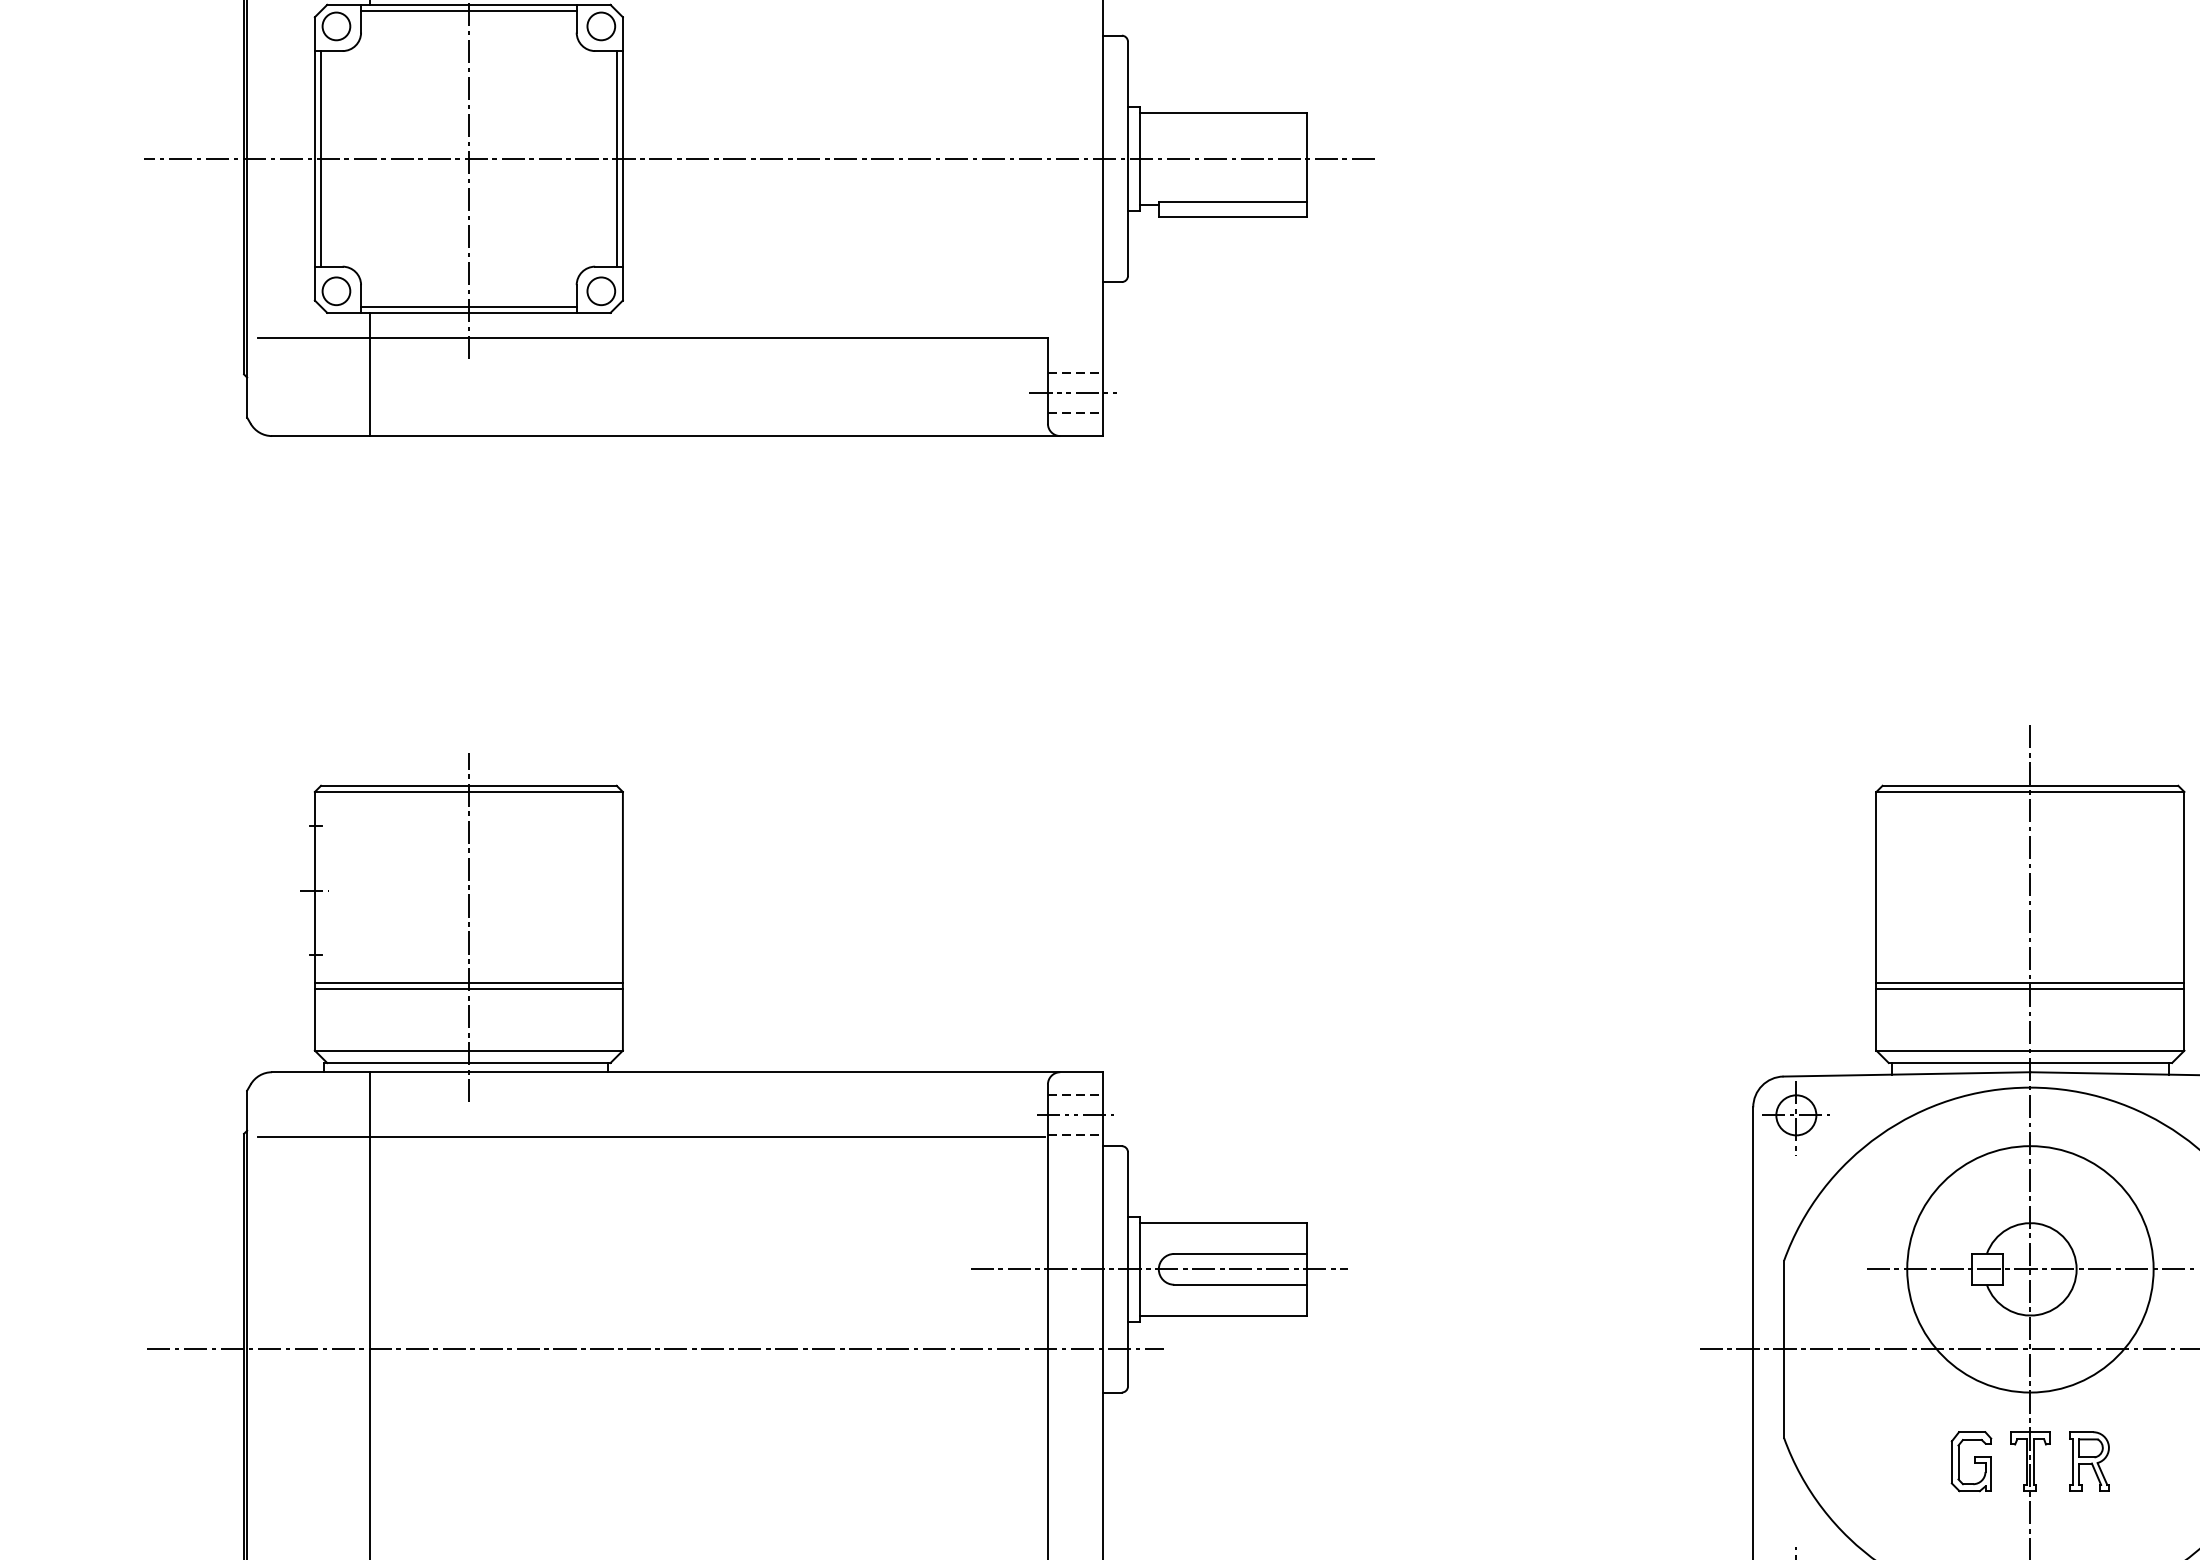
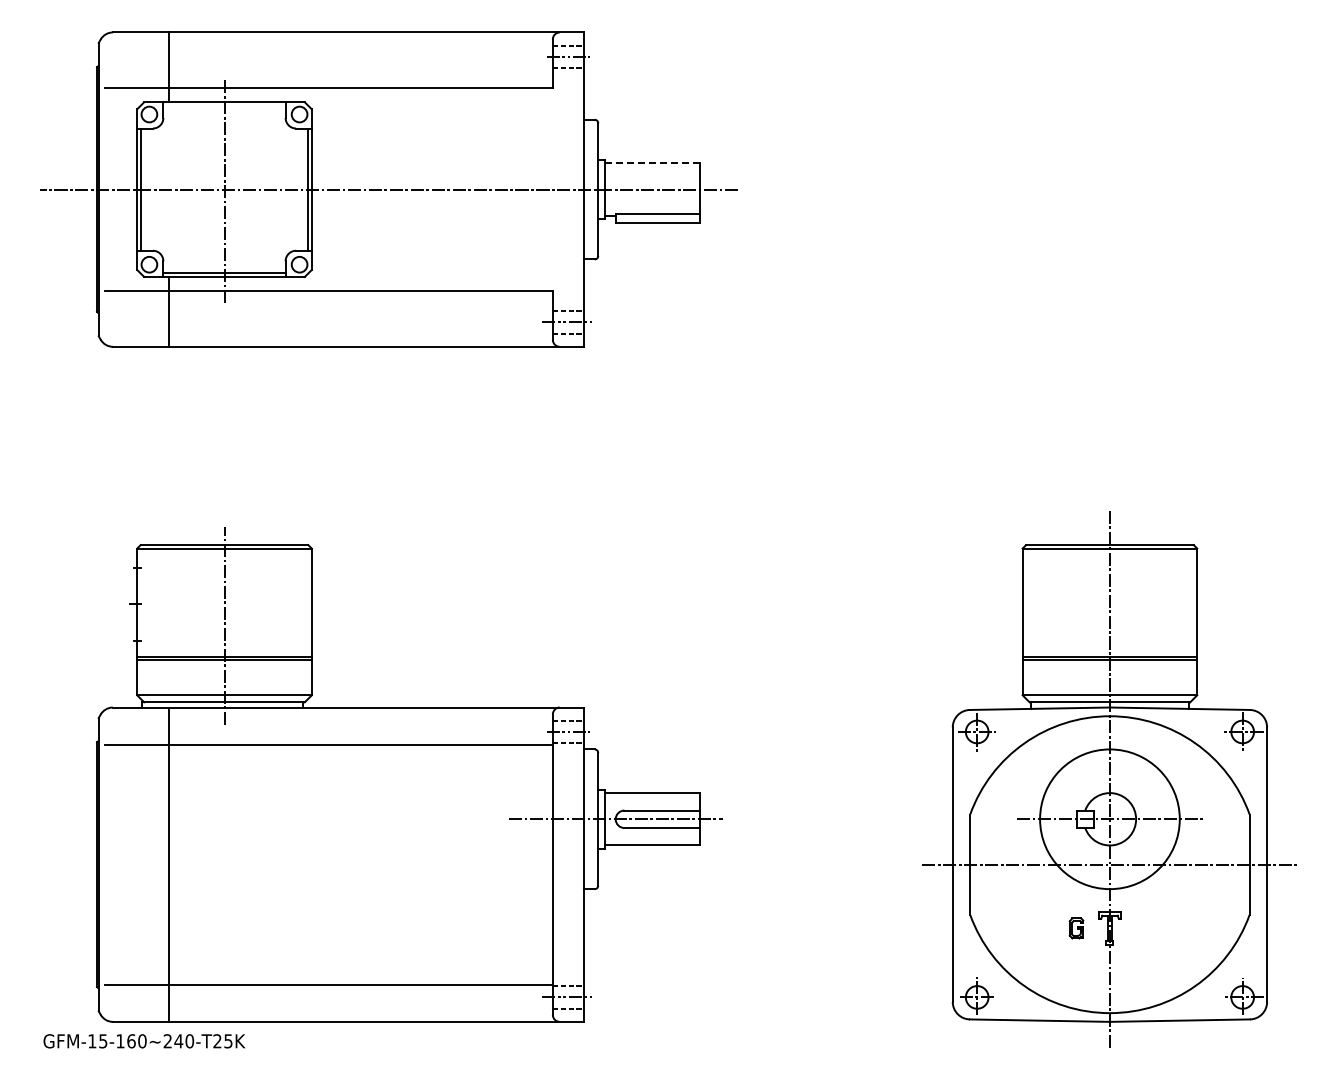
line: (468, 10) -> (224, 105), removed
line: (1223, 112) -> (652, 163), solid -> dashed
line: (654, 1349) -> (329, 864), removed
part: (2089, 1460) -> (1143, 927), removed
part: (1971, 1461) -> (1076, 928), size x0.6

